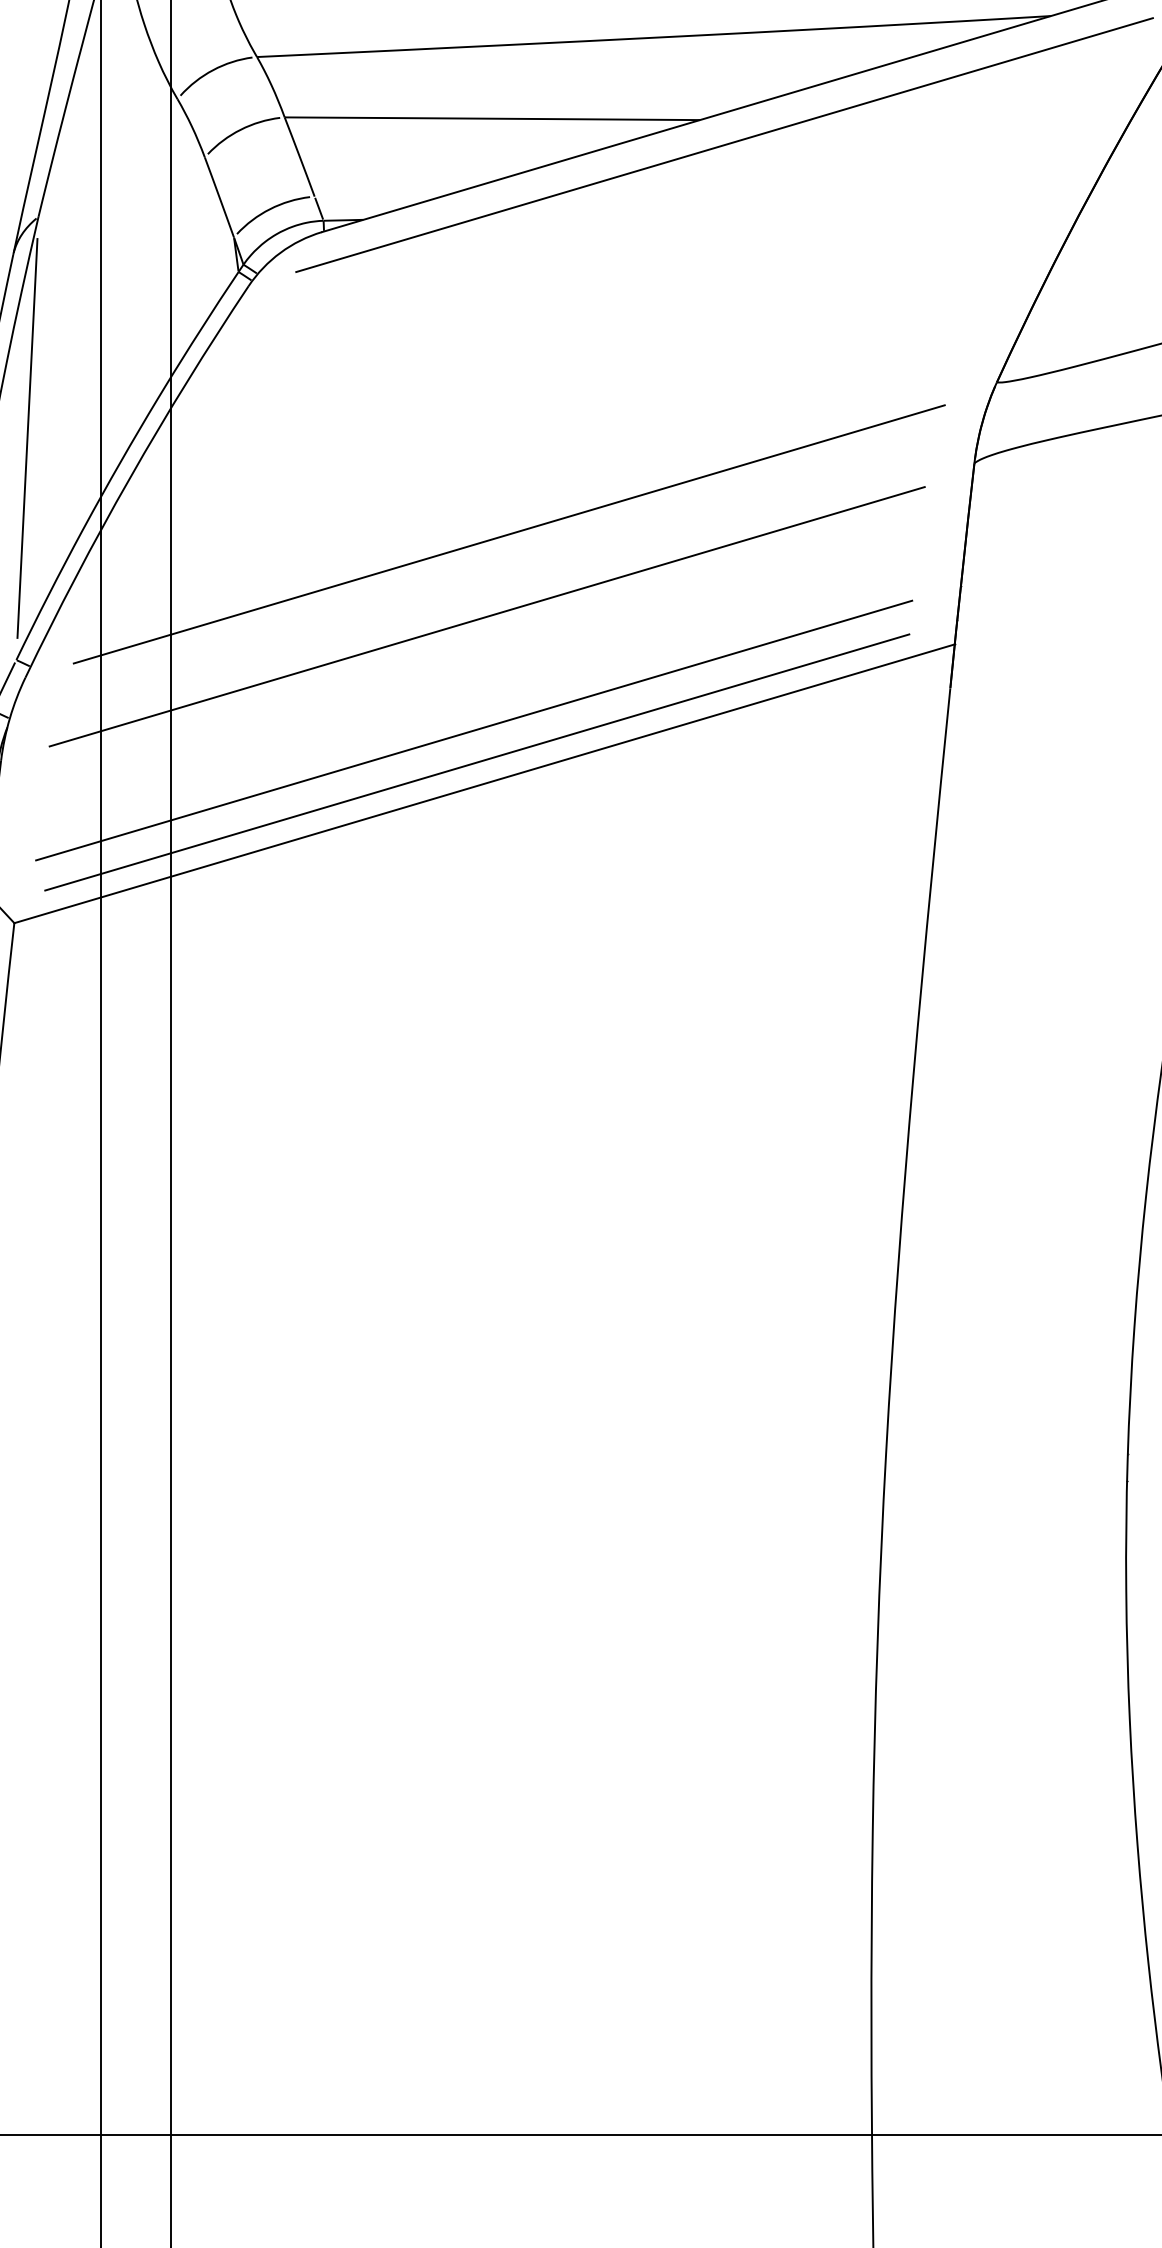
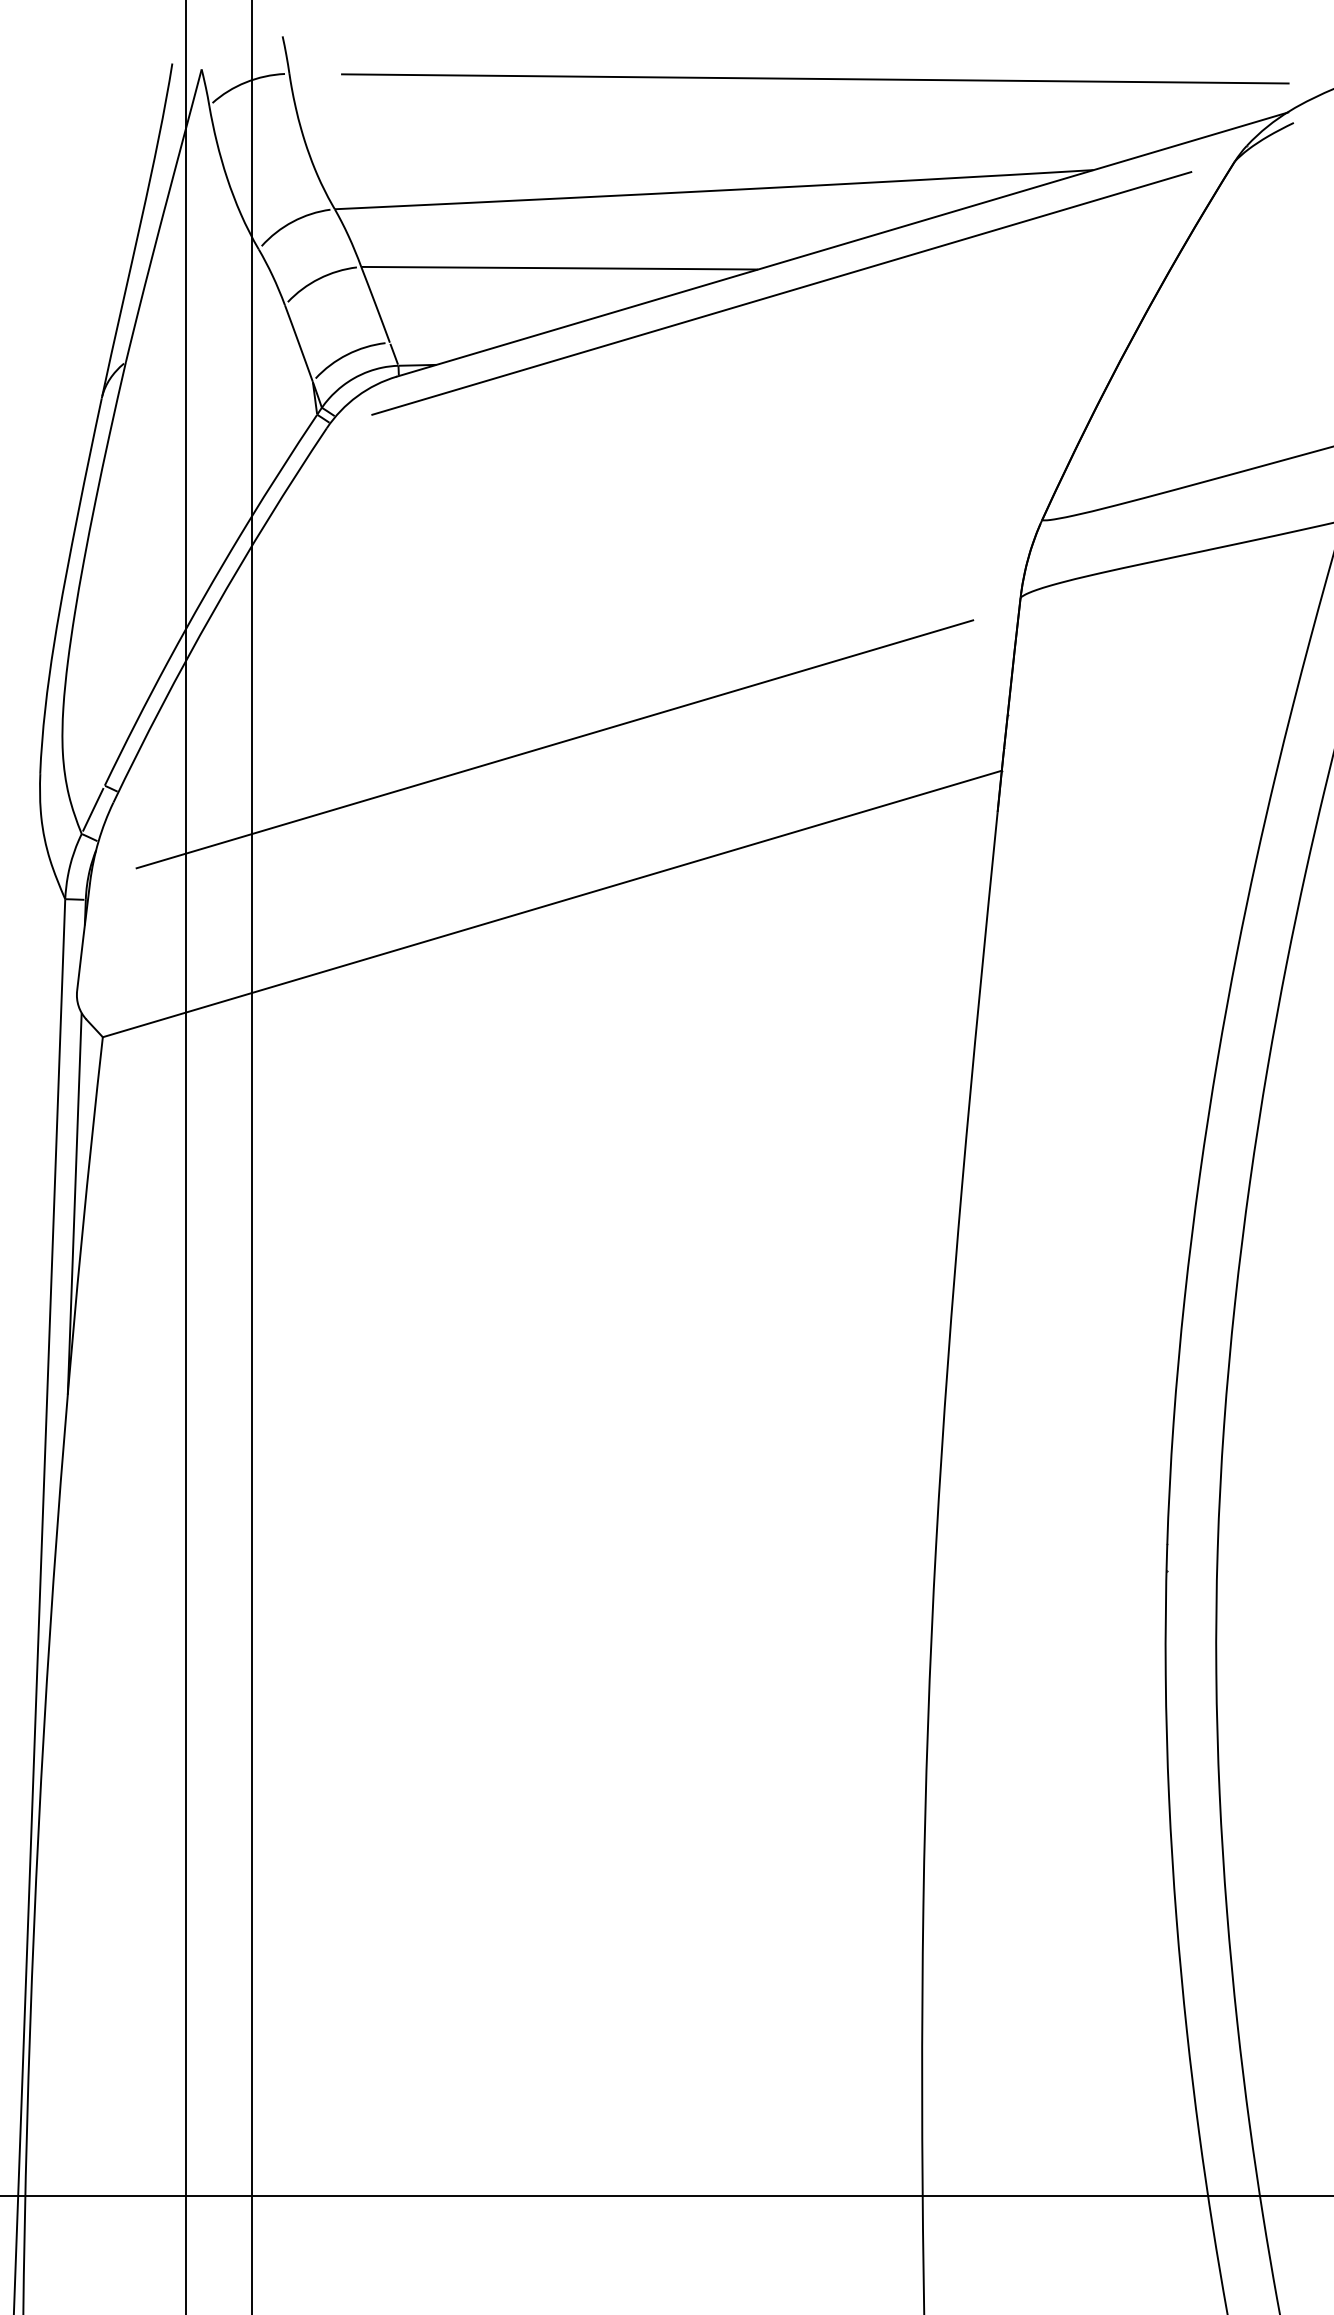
line: (26, 438) -> (114, 573), removed
line: (508, 534) -> (575, 665), removed
line: (474, 730) -> (542, 853), removed
line: (477, 762) -> (545, 883), removed

